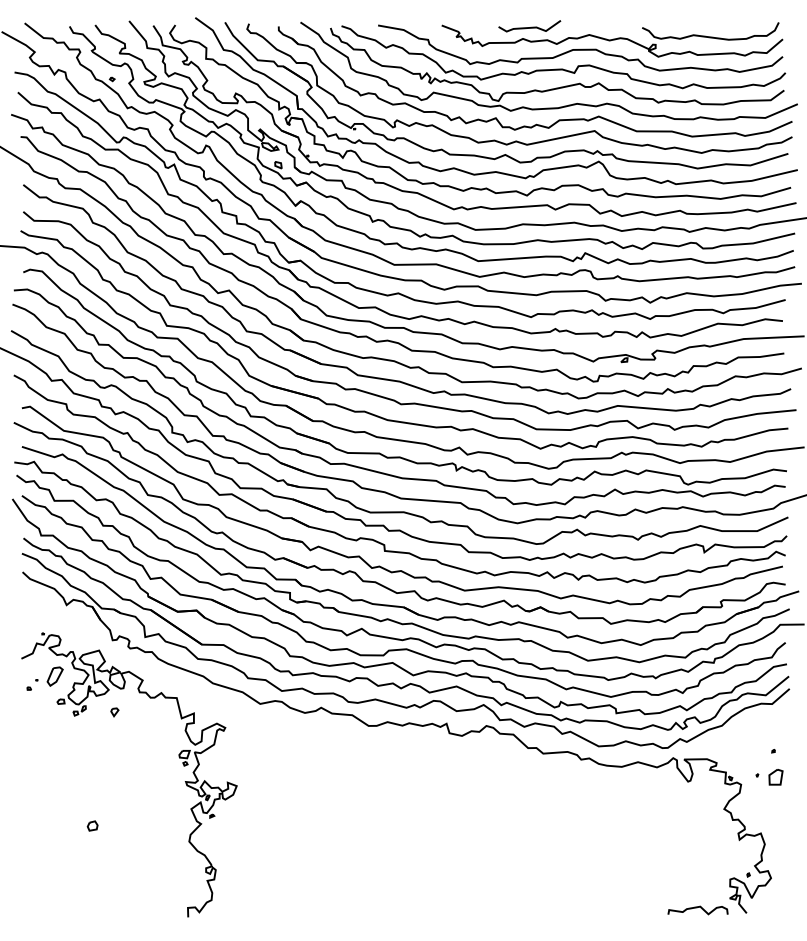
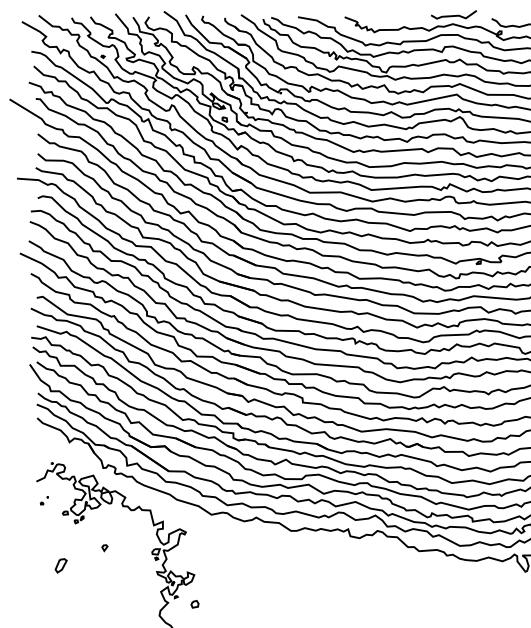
curve: (529, 27) -> (453, 15), moved
part: (54, 676) -> (60, 565), moved
part: (114, 712) -> (104, 548), moved
part: (92, 825) -> (194, 603), moved

